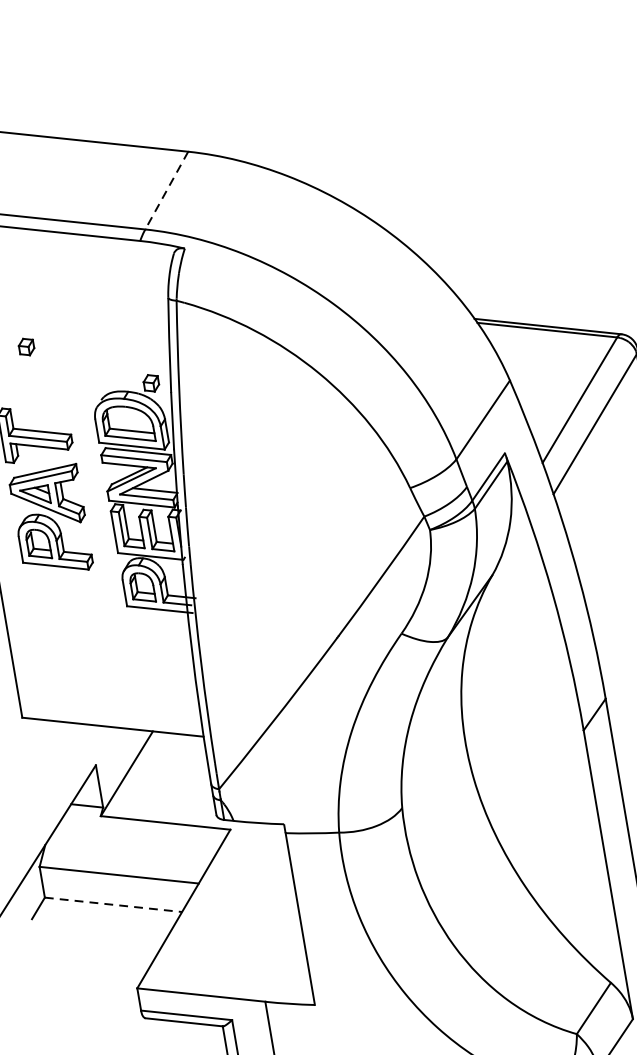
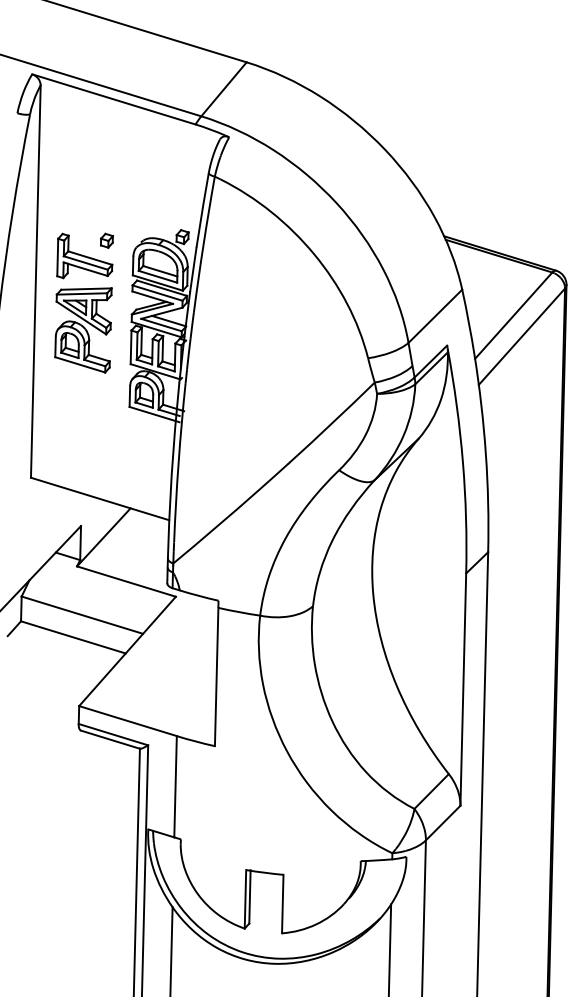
line: (166, 190) -> (223, 89), dashed -> solid
part: (25, 346) -> (106, 240), moved
line: (113, 904) -> (73, 637), dashed -> solid

